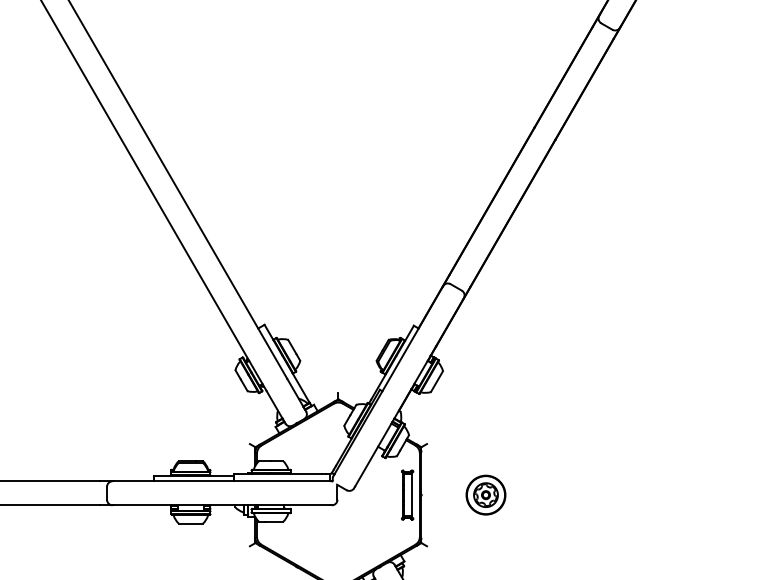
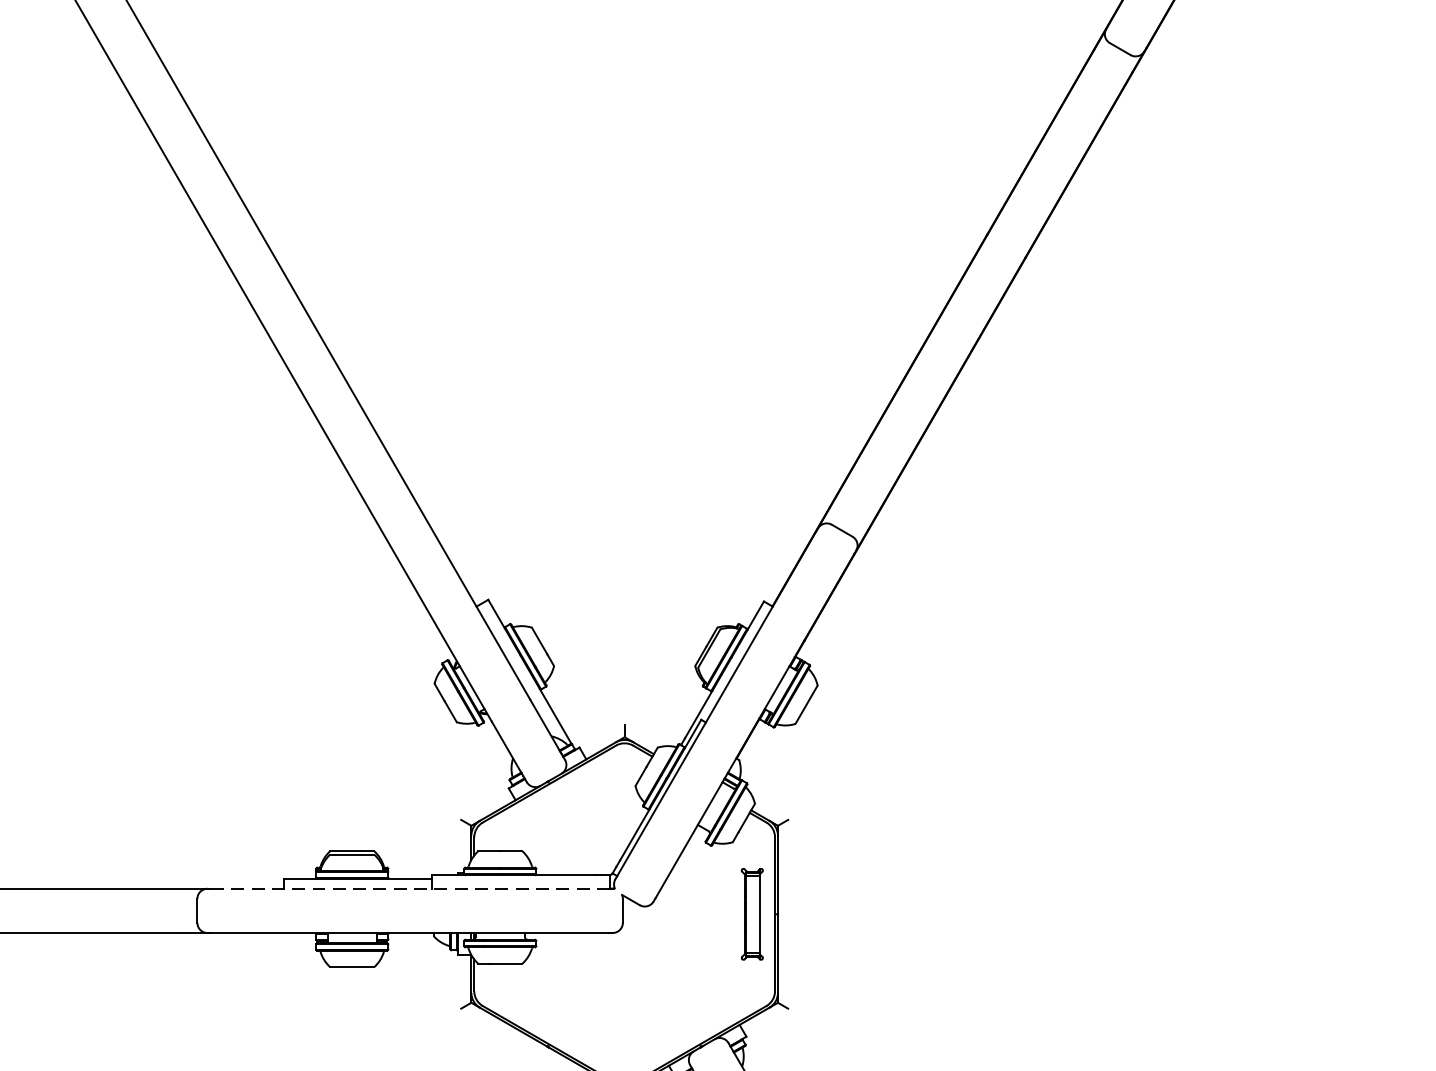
line: (222, 481) -> (410, 889), solid -> dashed
part: (485, 494) -> (896, 913), removed

